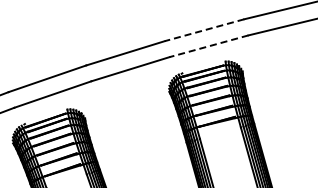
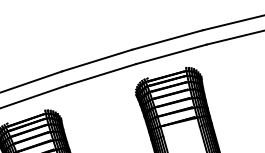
line: (204, 30) -> (167, 40), dashed -> solid
line: (208, 46) -> (170, 54), dashed -> solid

